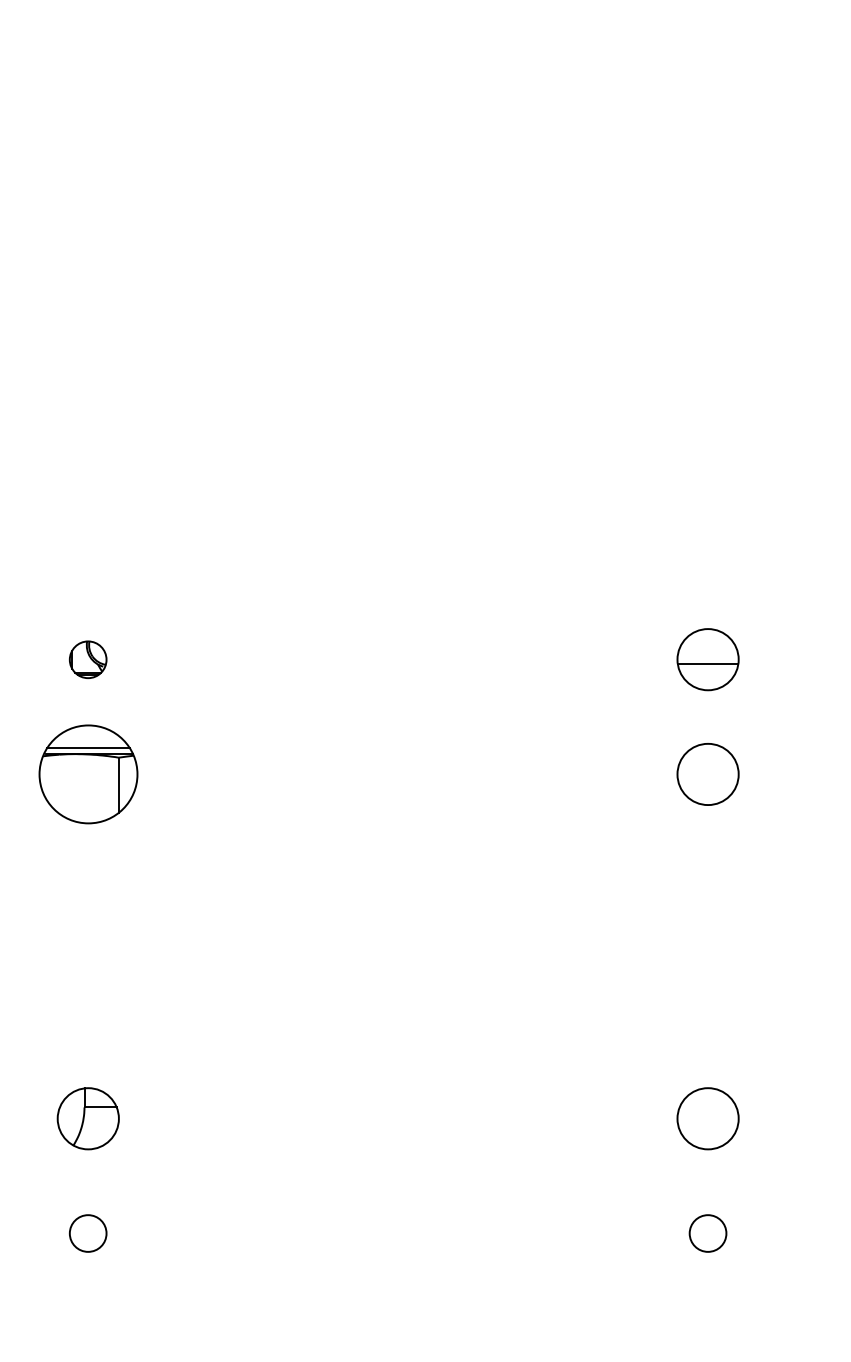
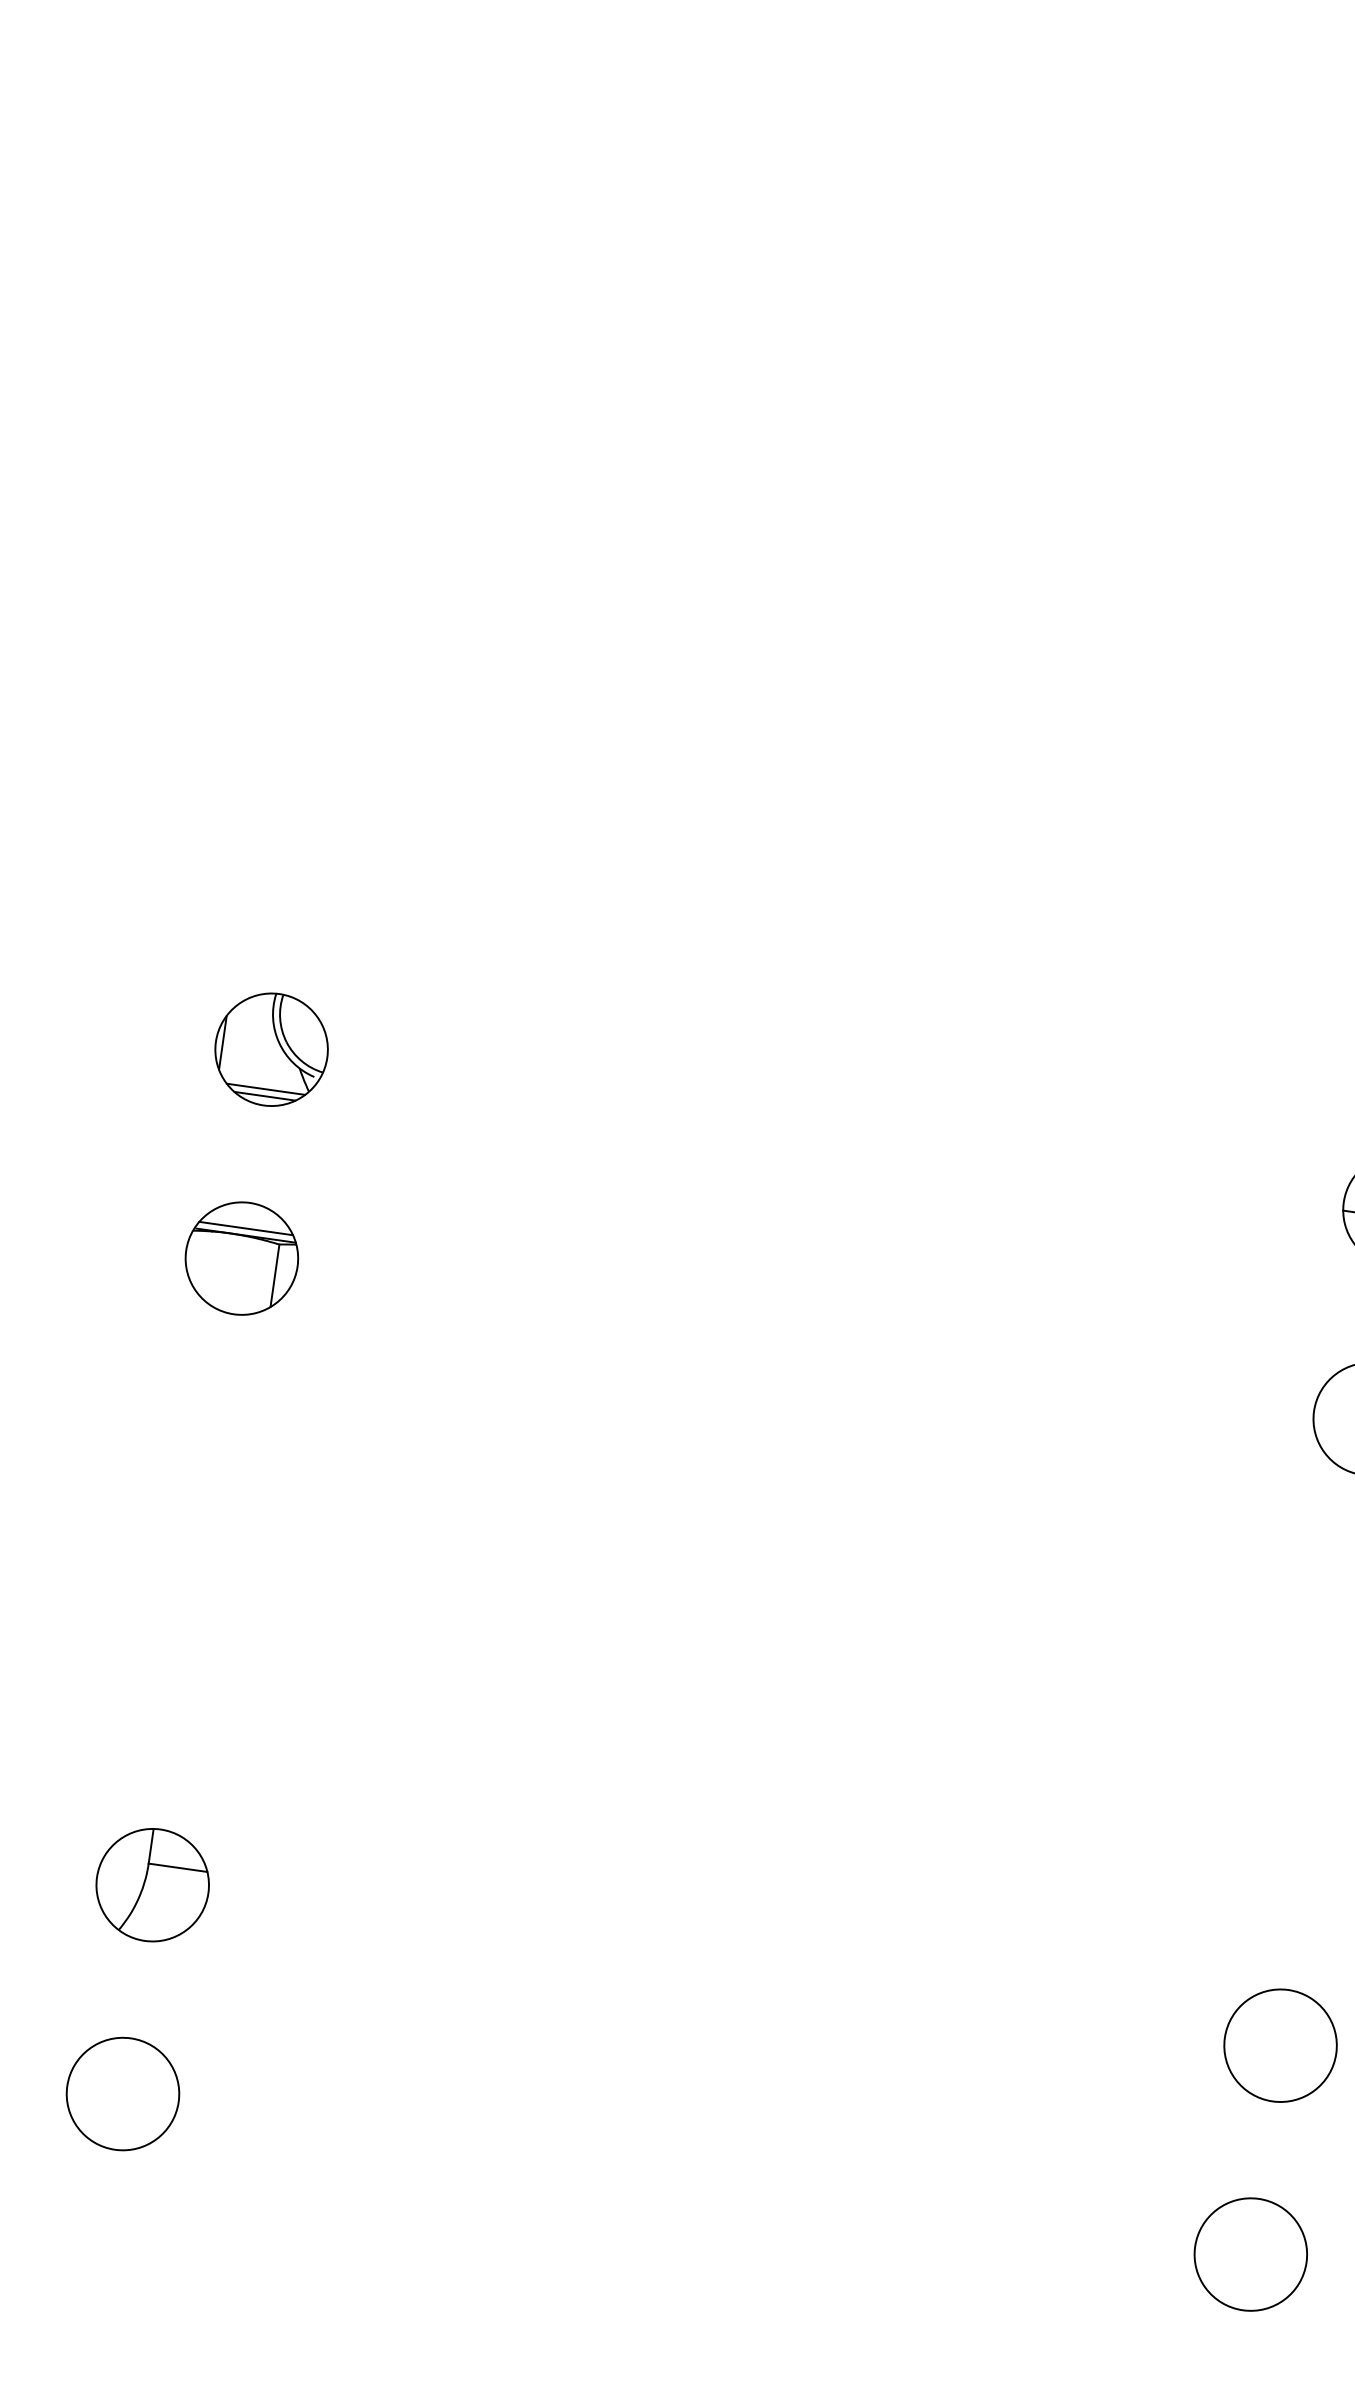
part: (87, 659) -> (270, 1049), size x1.67
part: (87, 774) -> (240, 1258), size x0.62
part: (87, 1233) -> (121, 2093), size x1.67
part: (707, 1233) -> (1249, 2254), size x1.67

